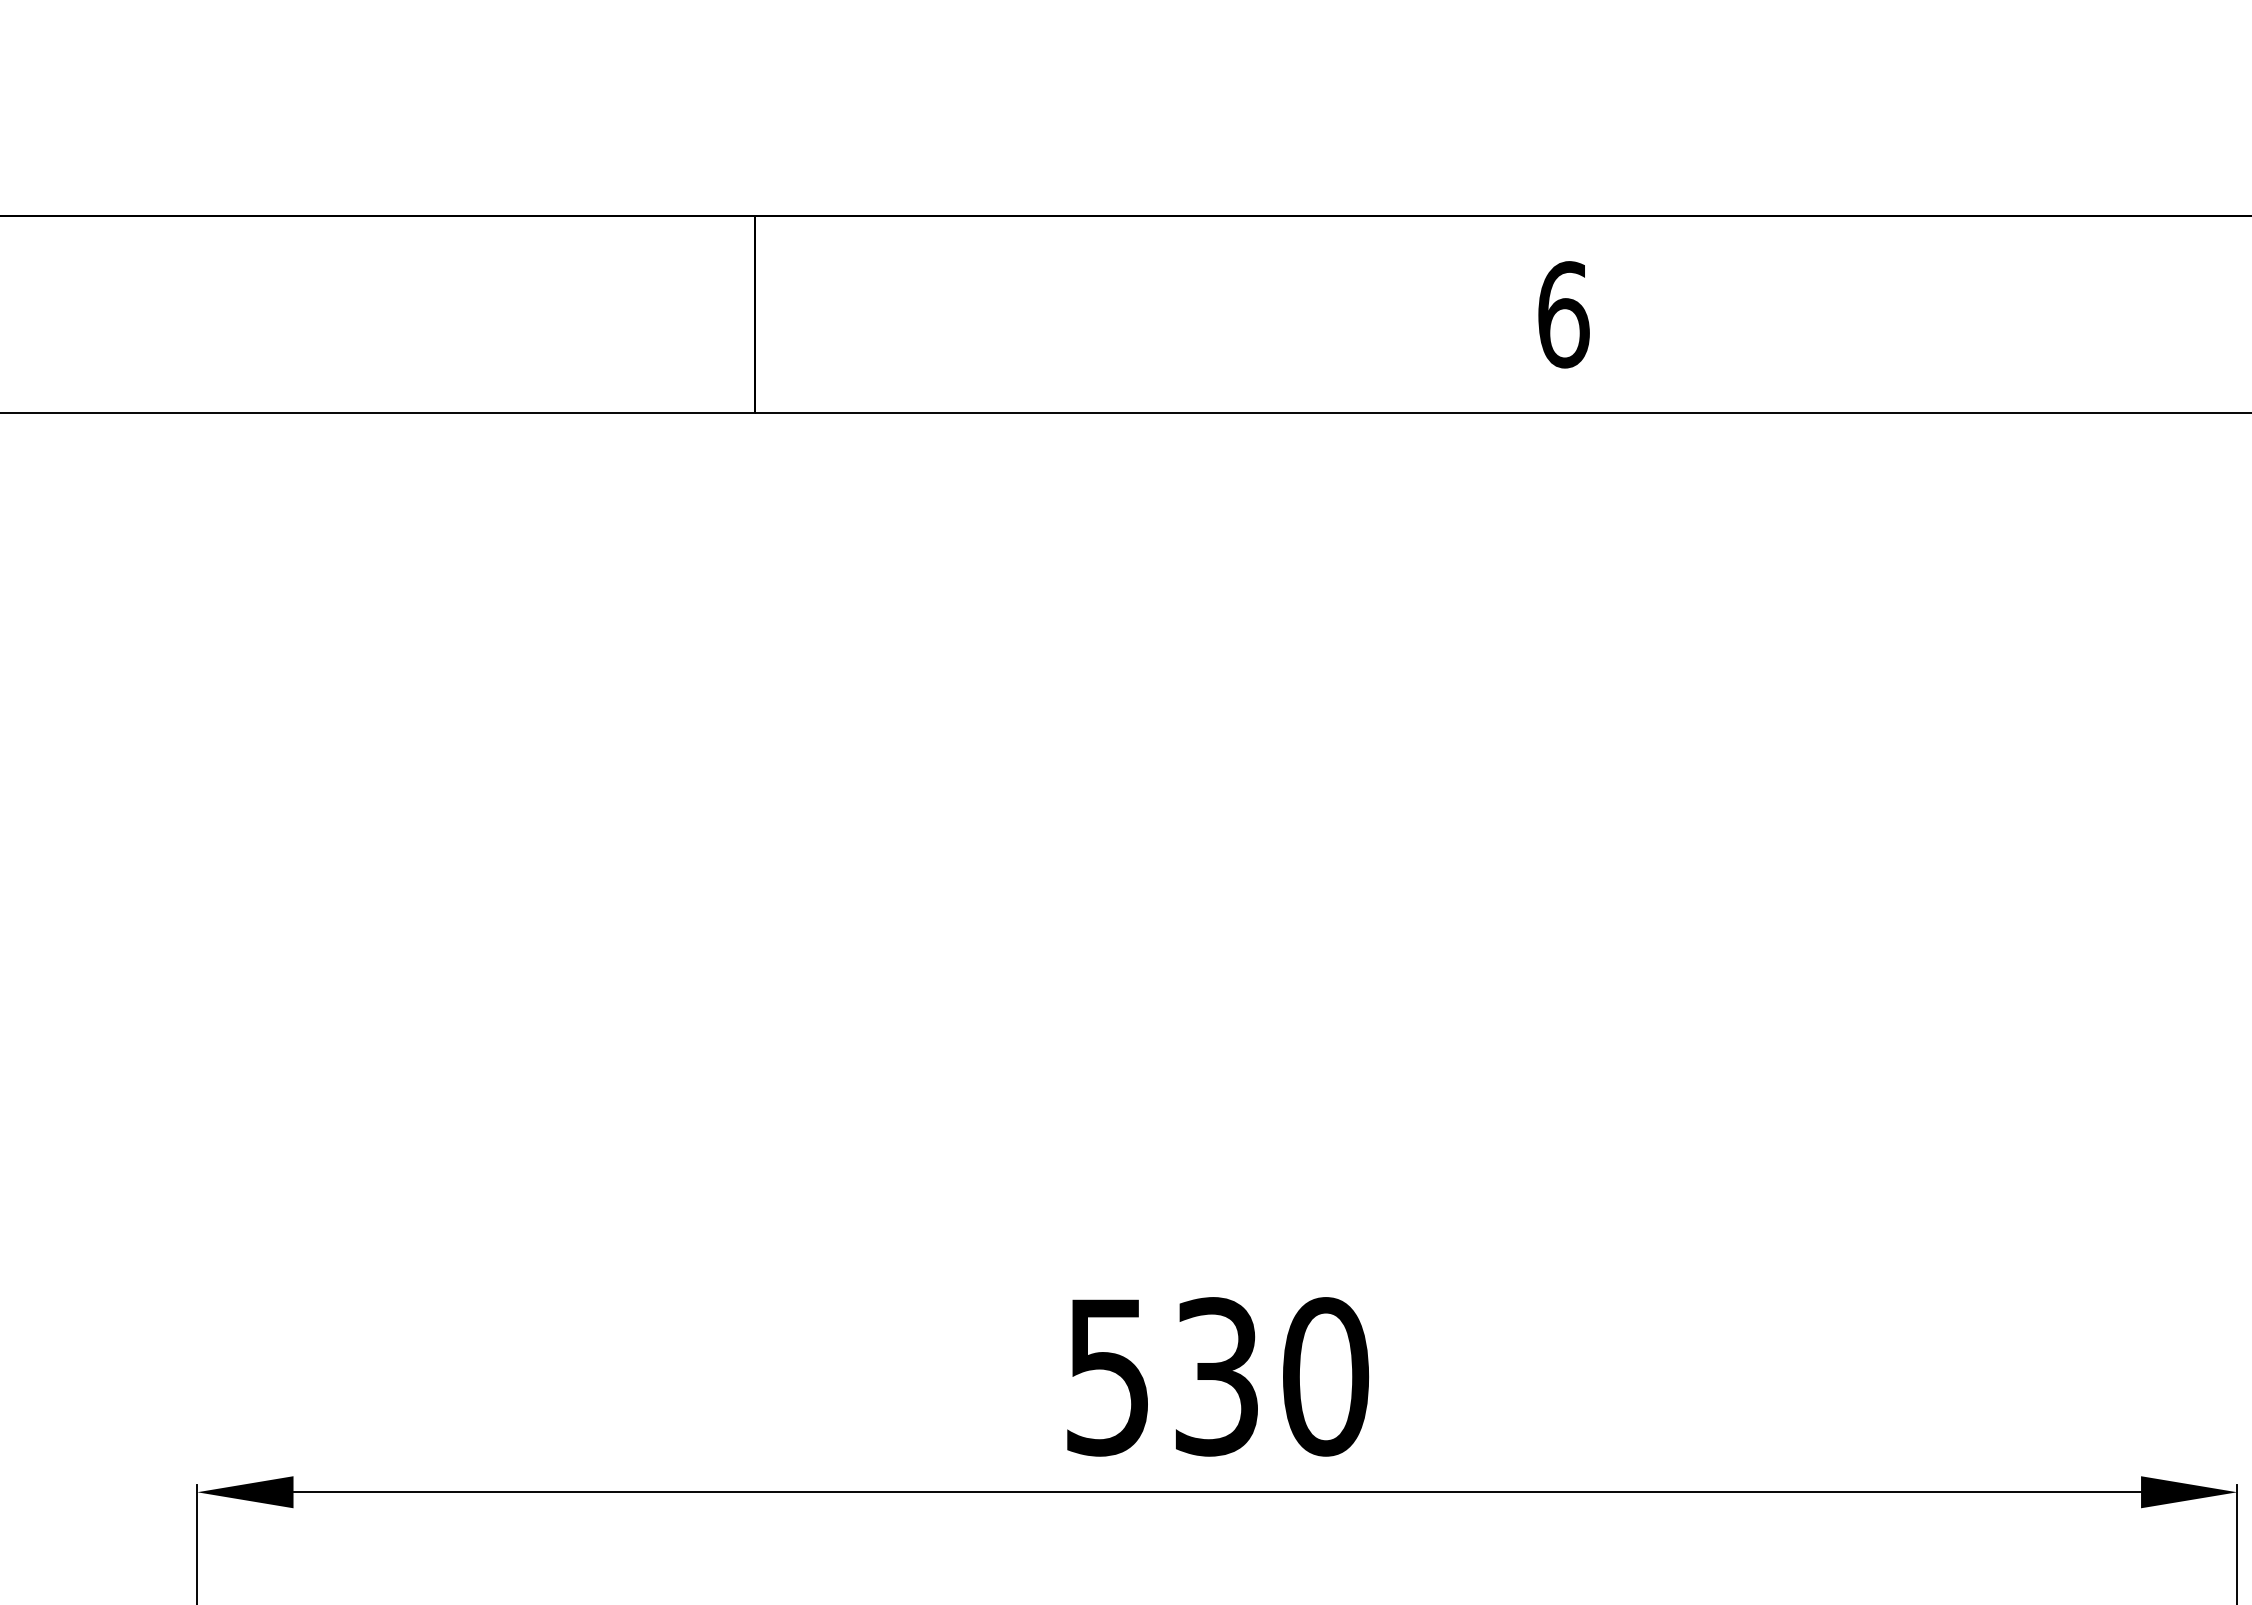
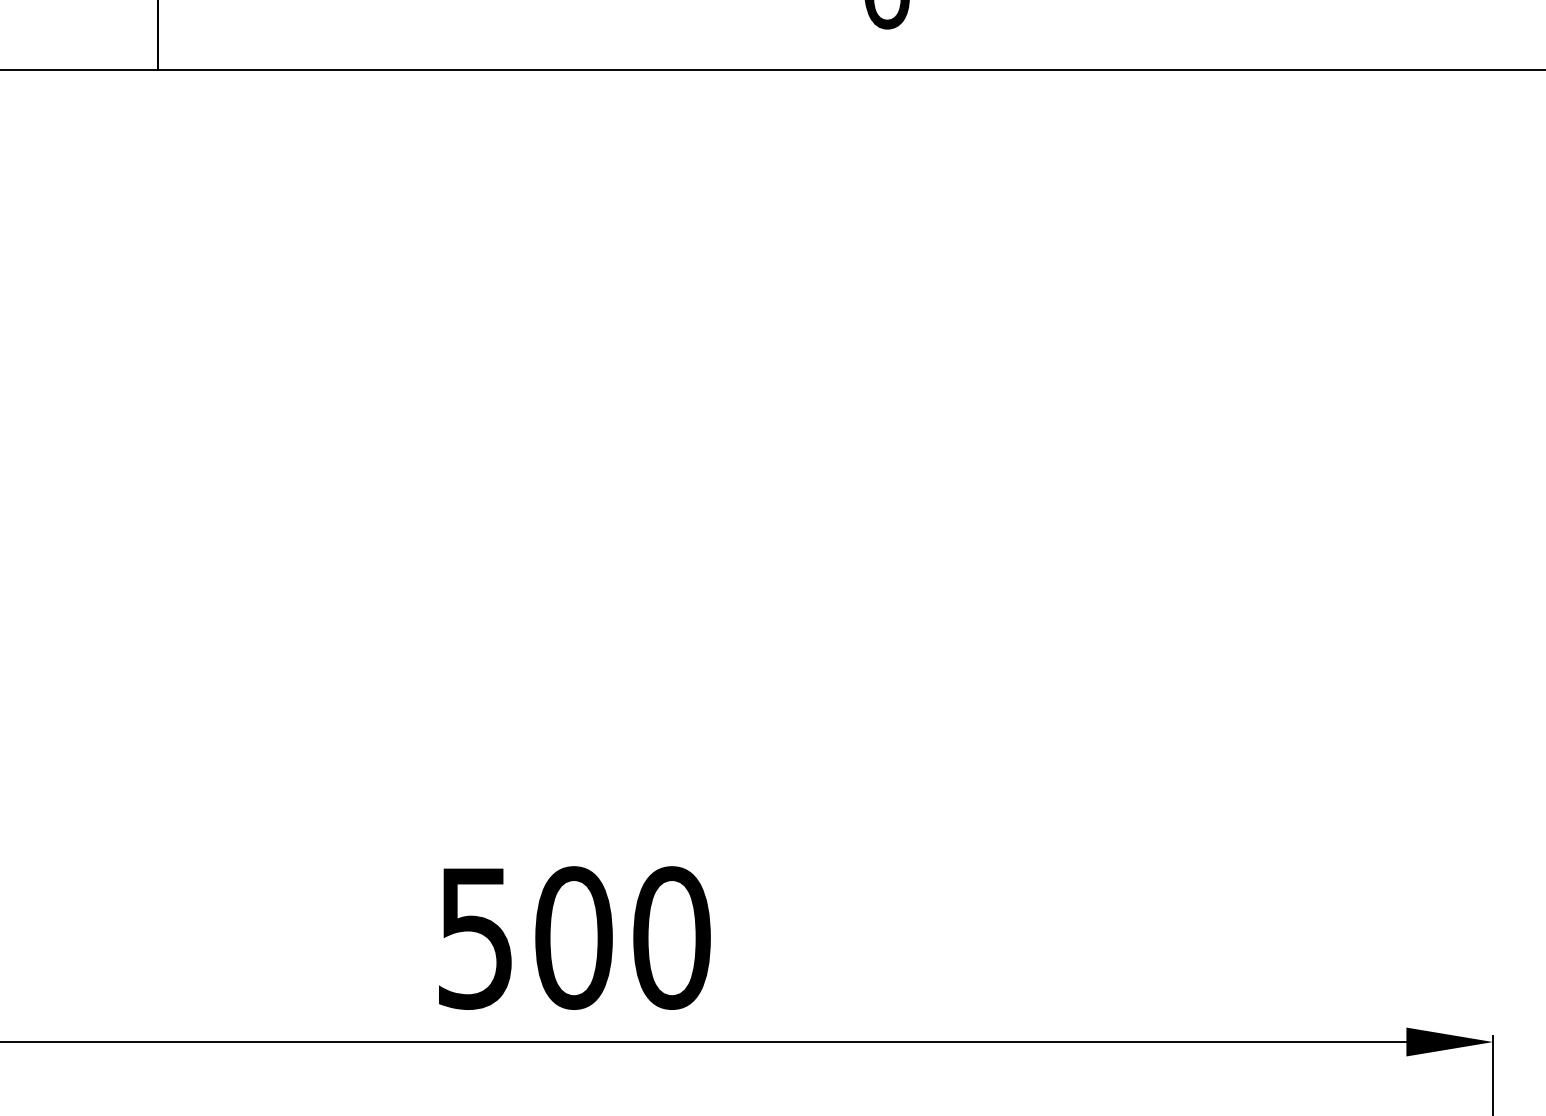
text: (1217, 1376) -> (574, 937), 530 -> 500

